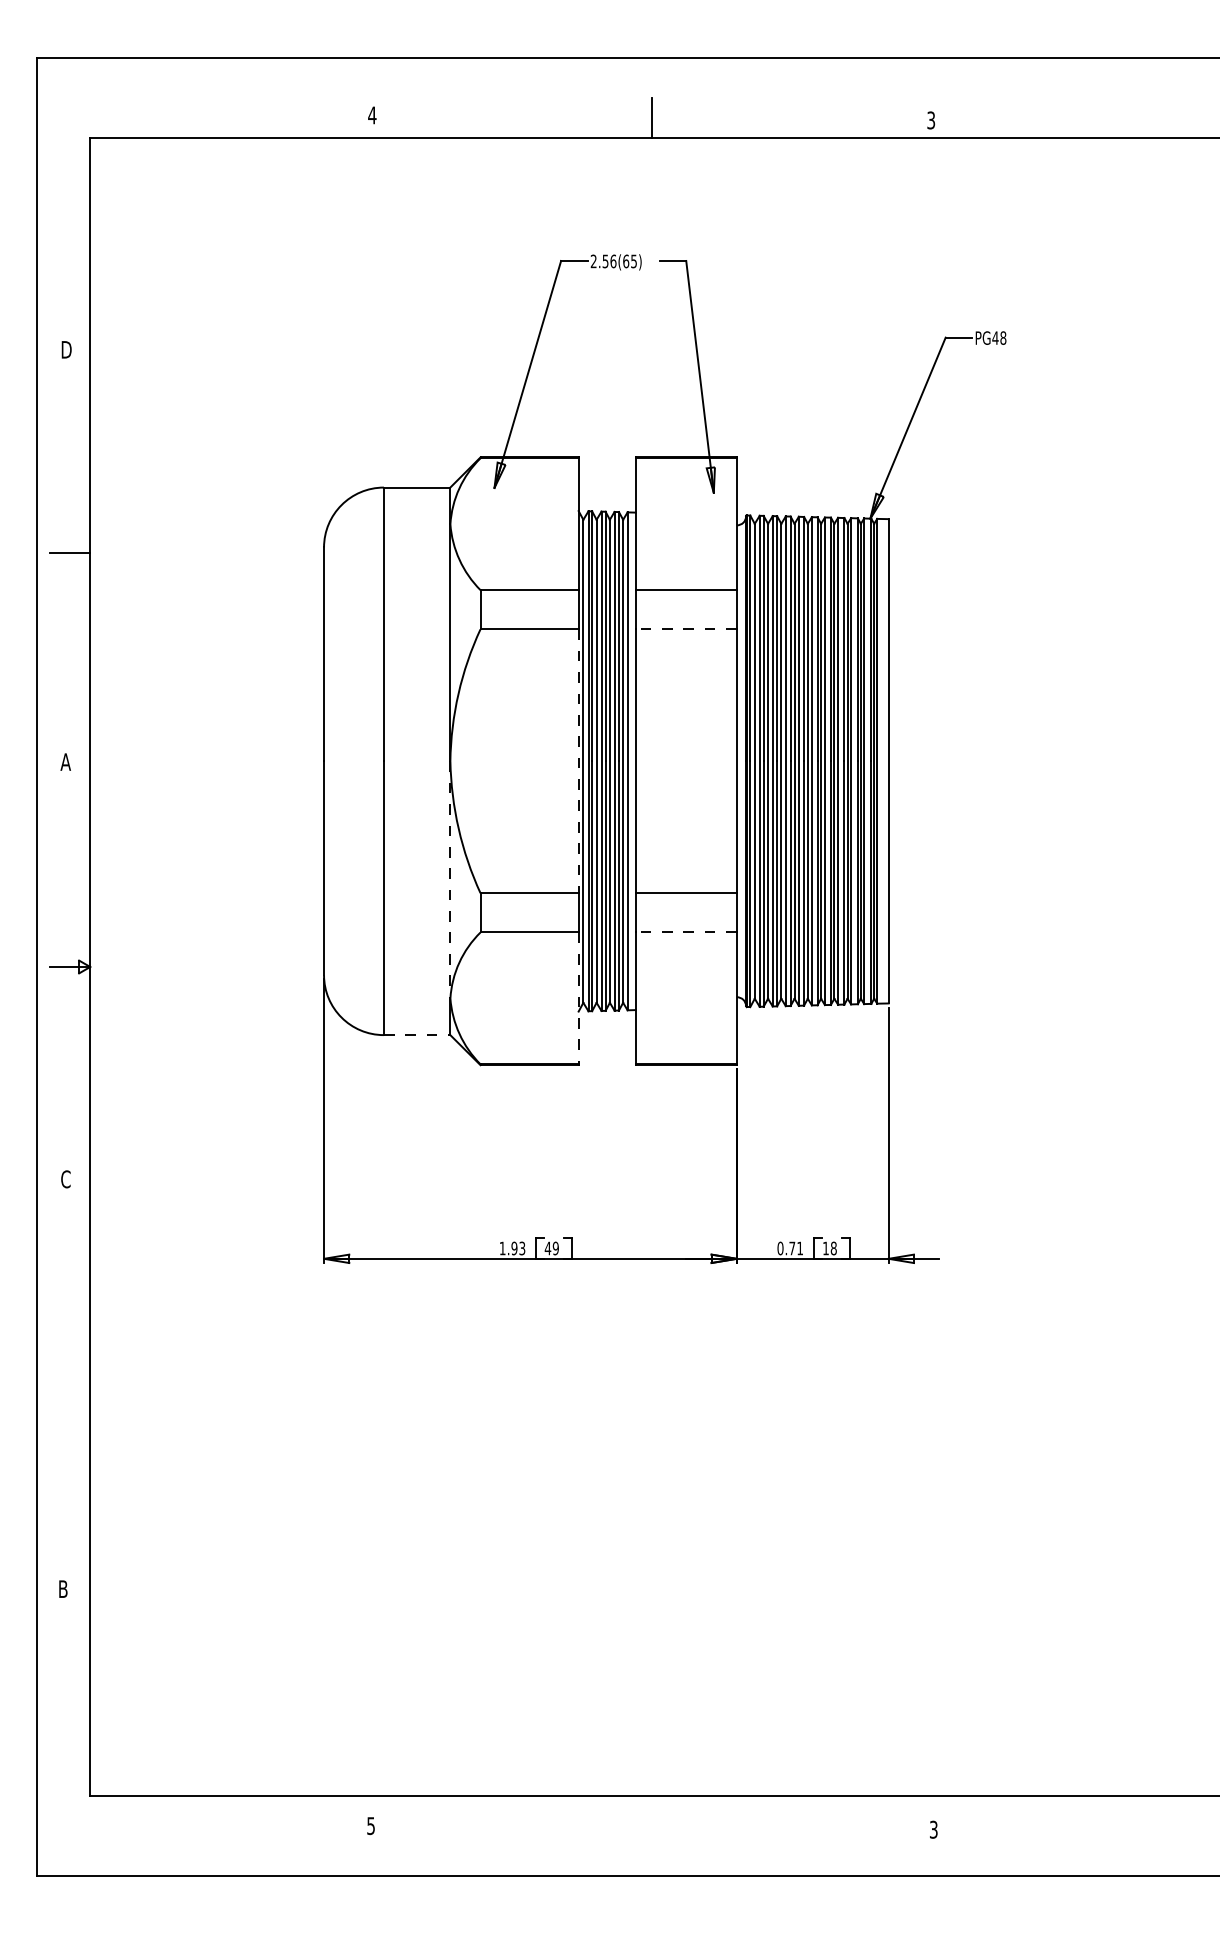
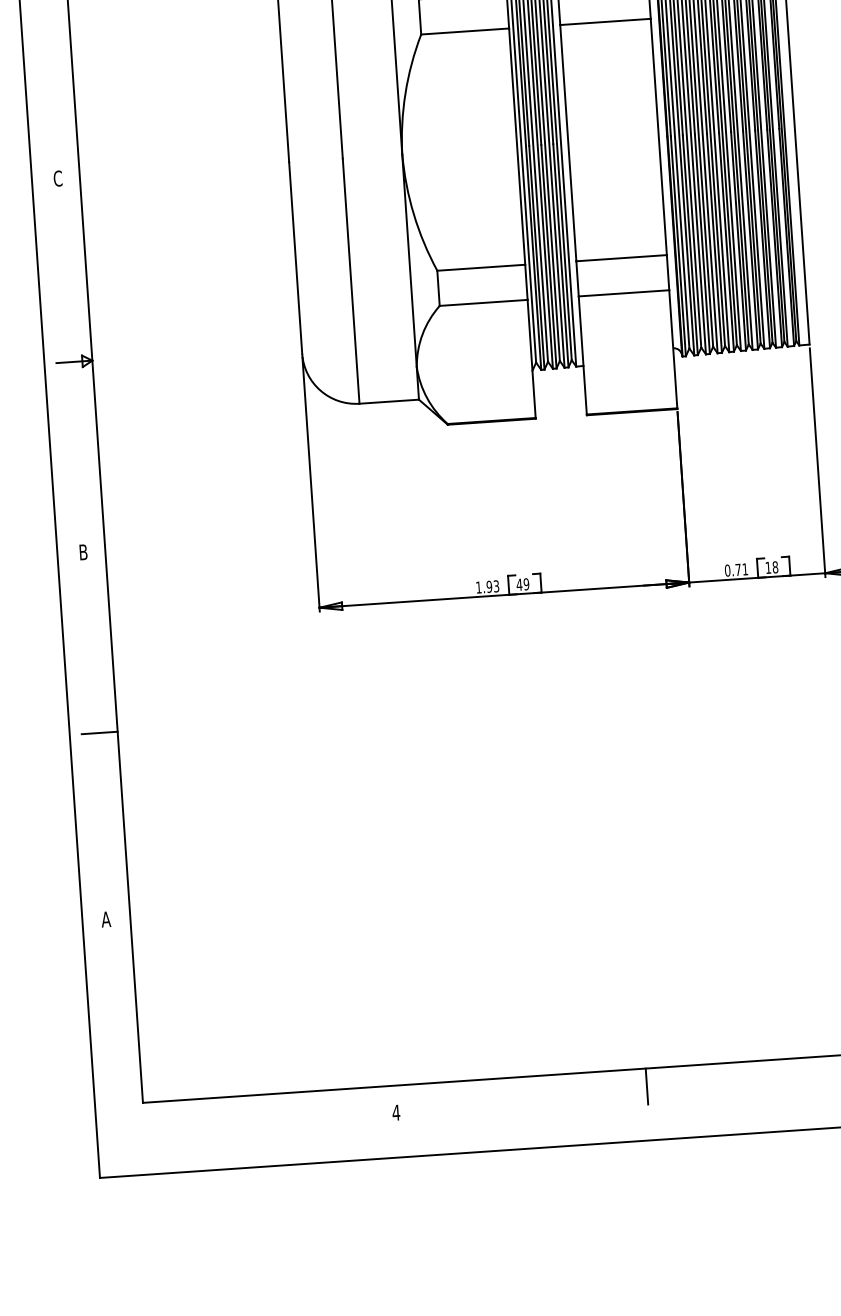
line: (686, 629) -> (605, 22), dashed -> solid
line: (578, 761) -> (517, 146), dashed -> solid
text: (65, 762) -> (57, 179), A -> C
line: (450, 879) -> (409, 260), dashed -> solid
line: (686, 932) -> (624, 293), dashed -> solid
line: (578, 998) -> (531, 359), dashed -> solid
line: (417, 1035) -> (389, 402), dashed -> solid
text: (65, 1179) -> (83, 552), C -> B
line: (70, 1381) -> (99, 733), added
text: (63, 1588) -> (106, 918), B -> A
line: (651, 1815) -> (646, 1086), added
text: (370, 1826) -> (395, 1113), 5 -> 4

